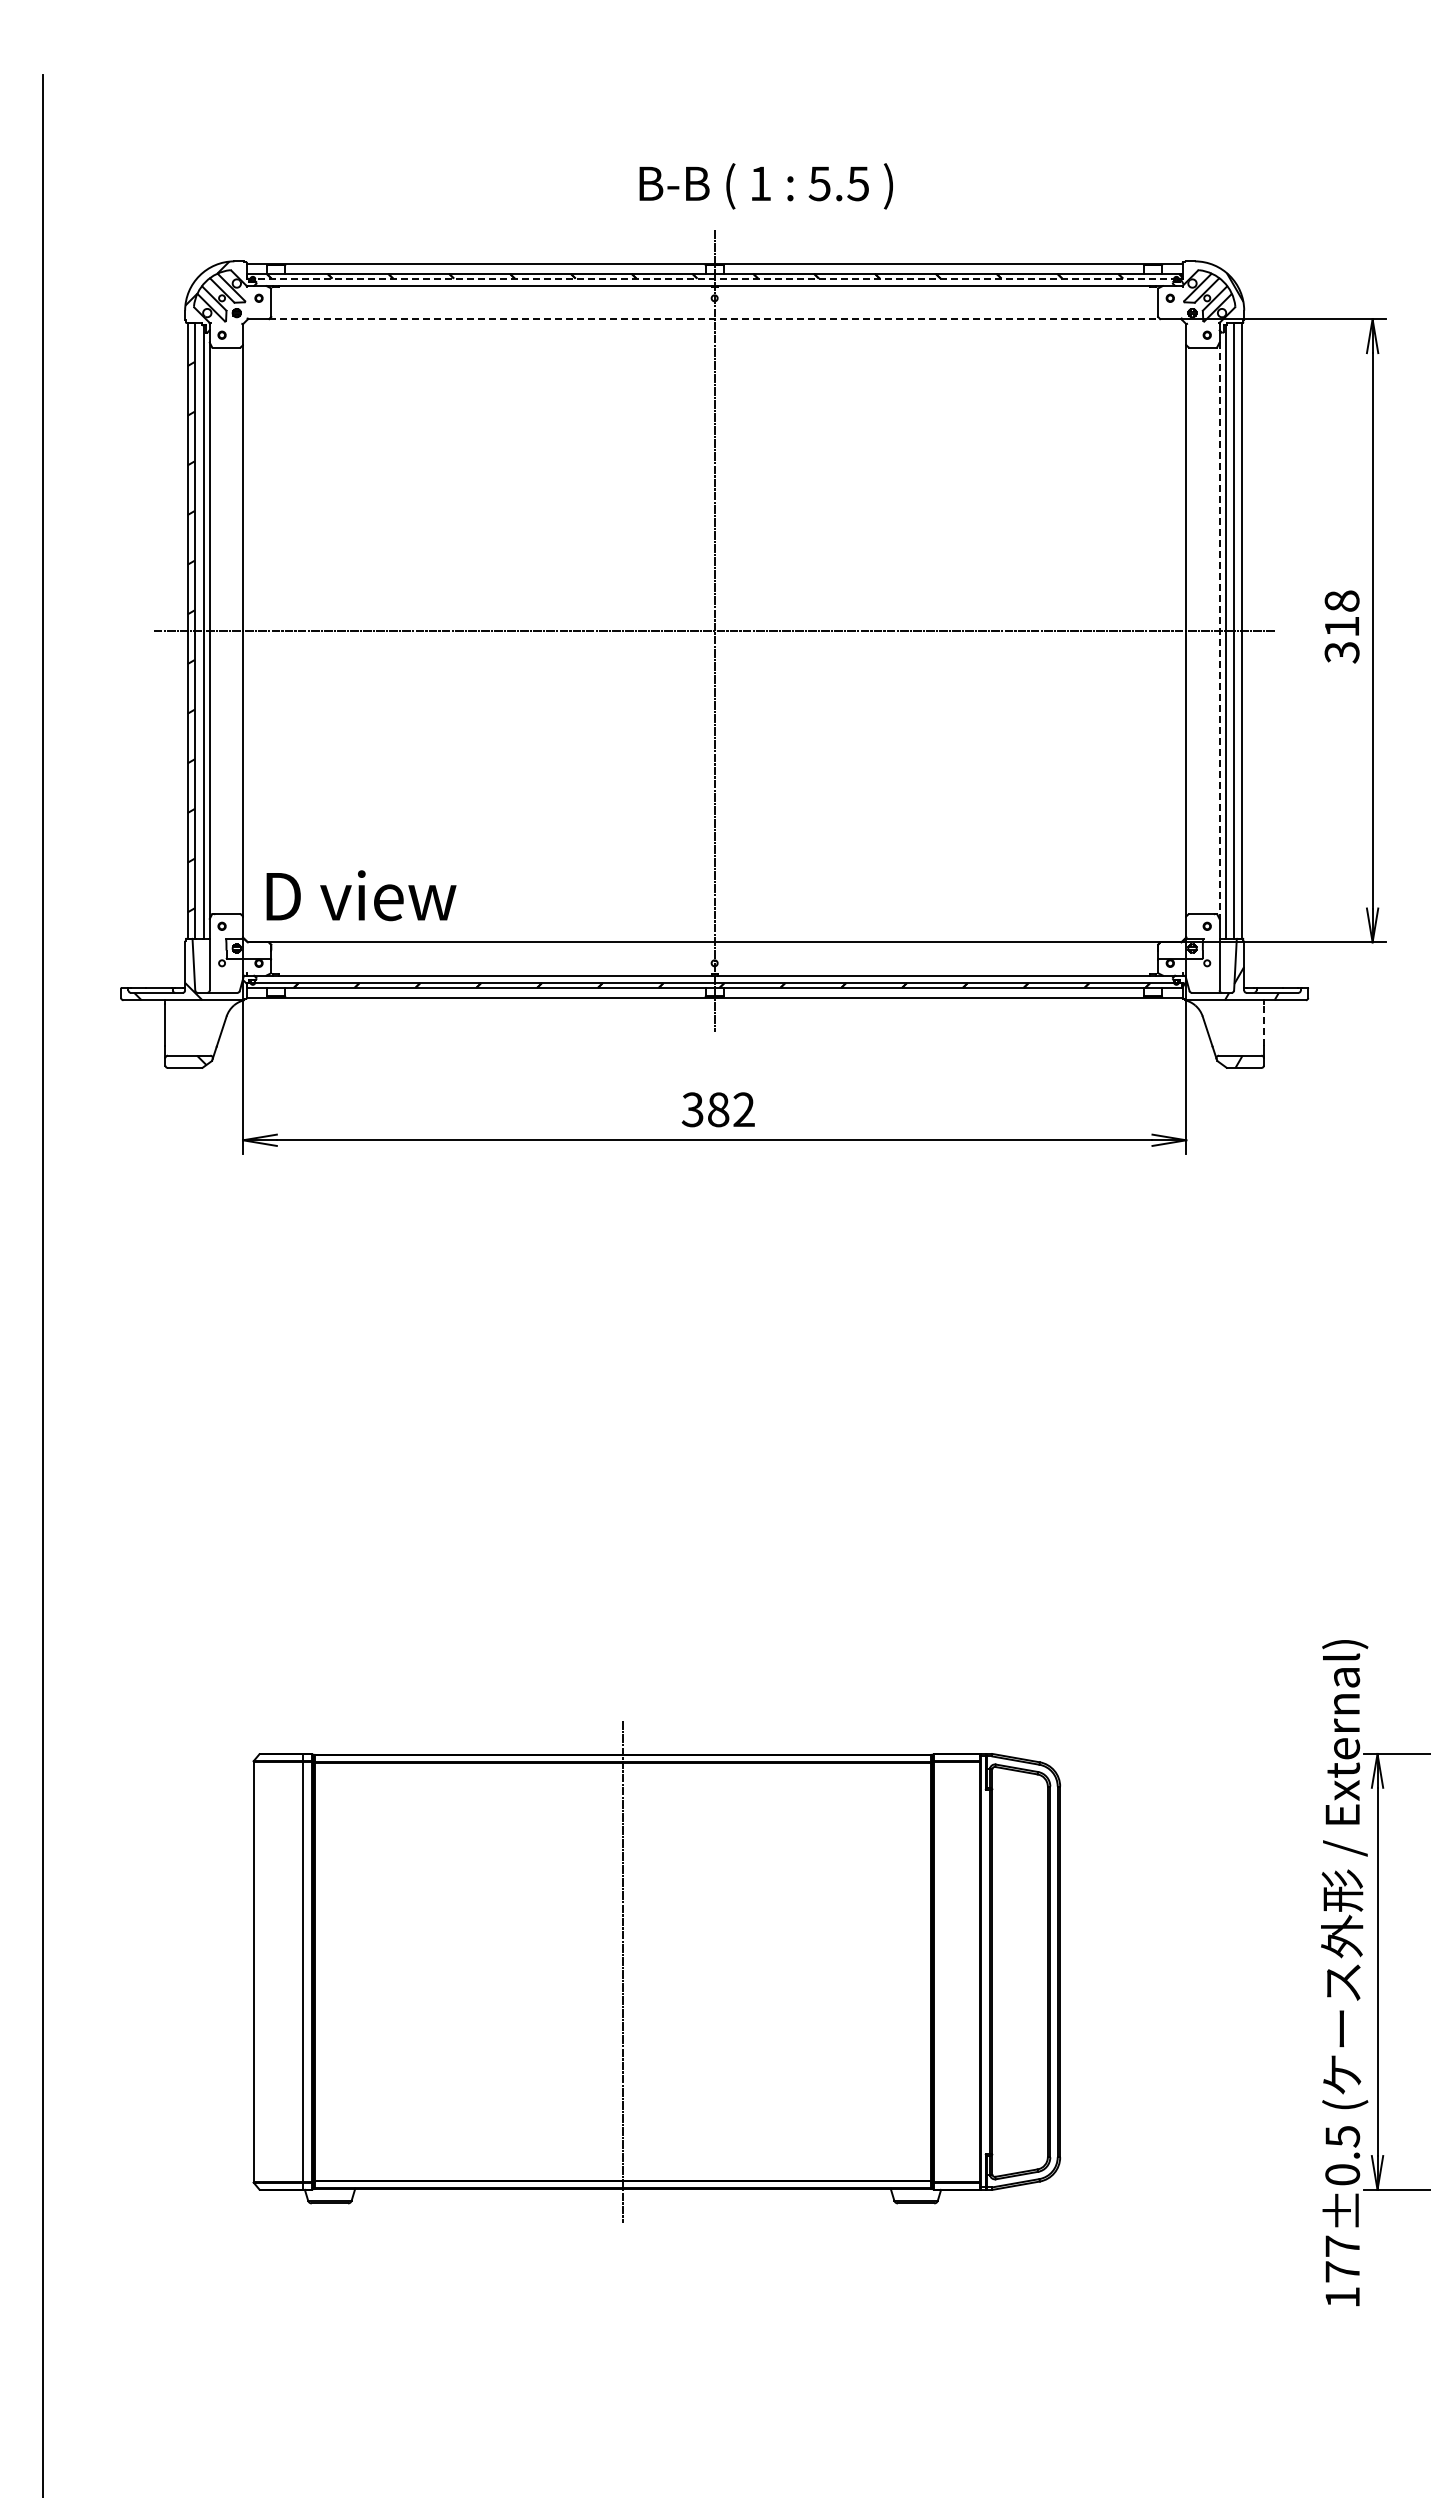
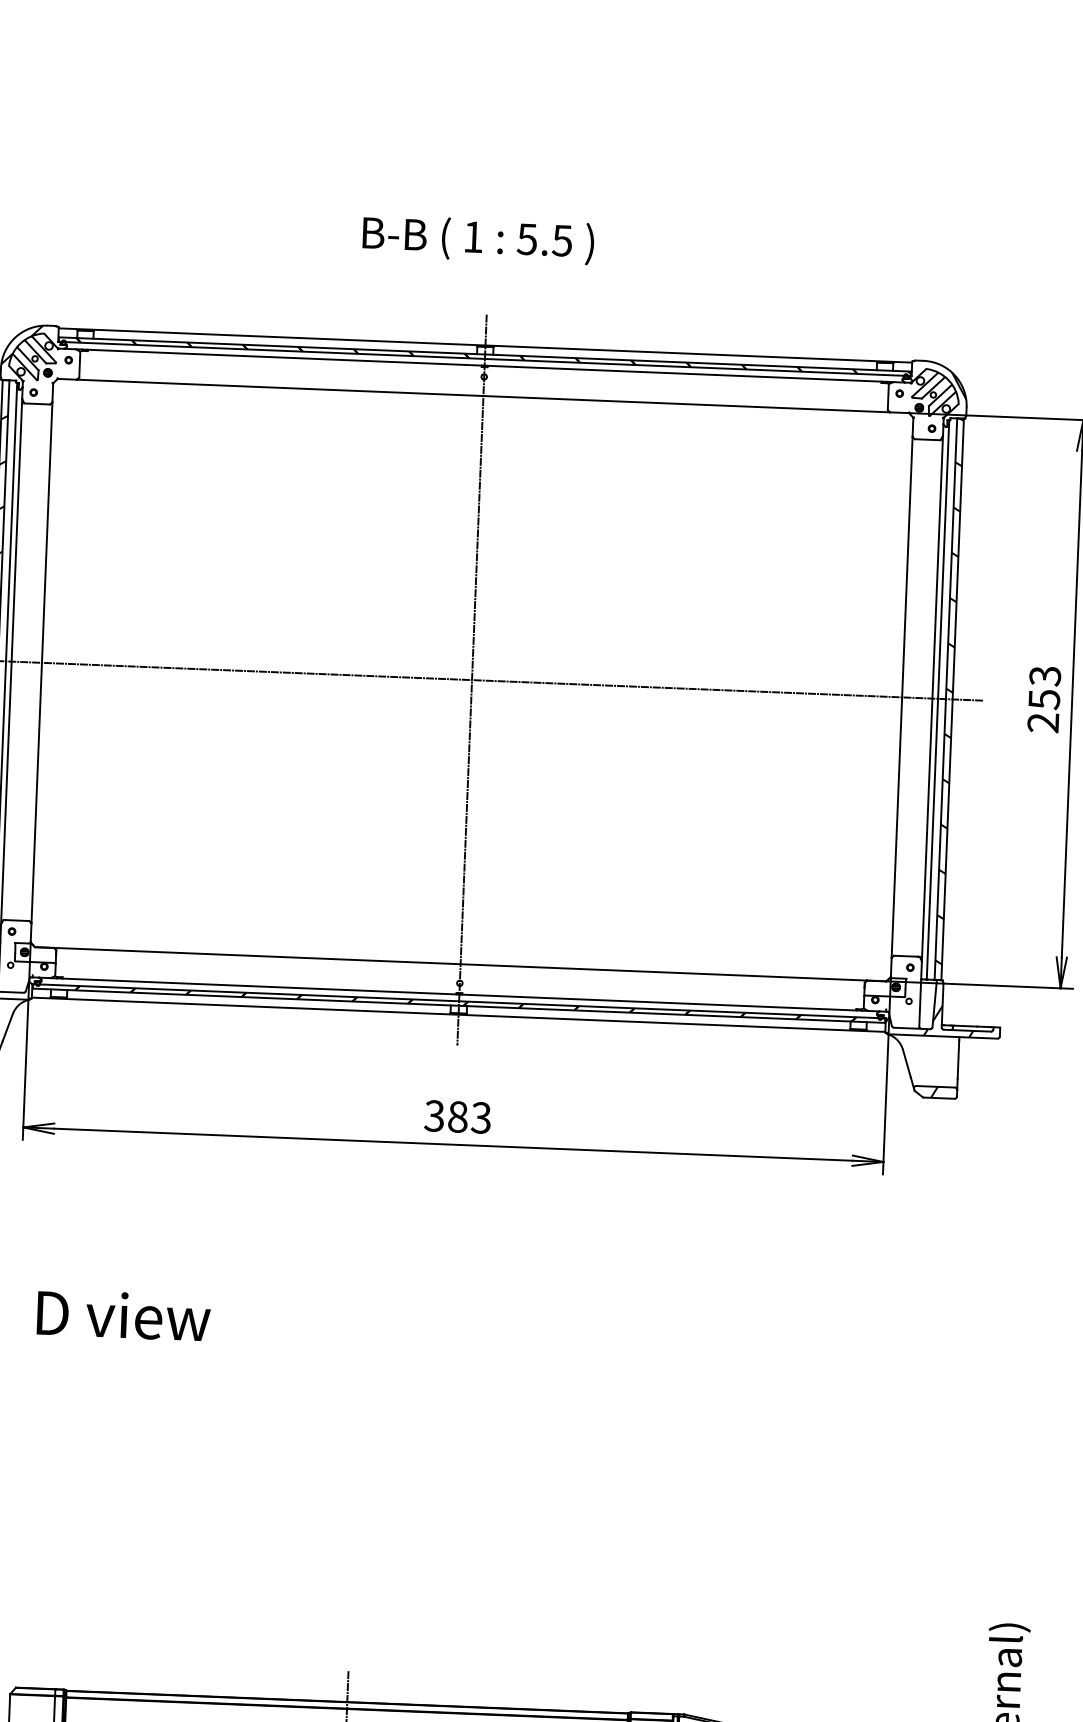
text: (765, 186) -> (477, 239), moved
line: (715, 278) -> (485, 358), dashed -> solid
line: (714, 319) -> (483, 396), dashed -> solid
hatch: (1237, 621) -> (949, 690), added
text: (1341, 626) -> (1043, 699), 318 -> 253
line: (1219, 631) -> (932, 699), dashed -> solid
text: (361, 895) -> (123, 1315), moved
line: (1263, 1024) -> (958, 1059), dashed -> solid
text: (743, 1109) -> (480, 1117), 382 -> 383

